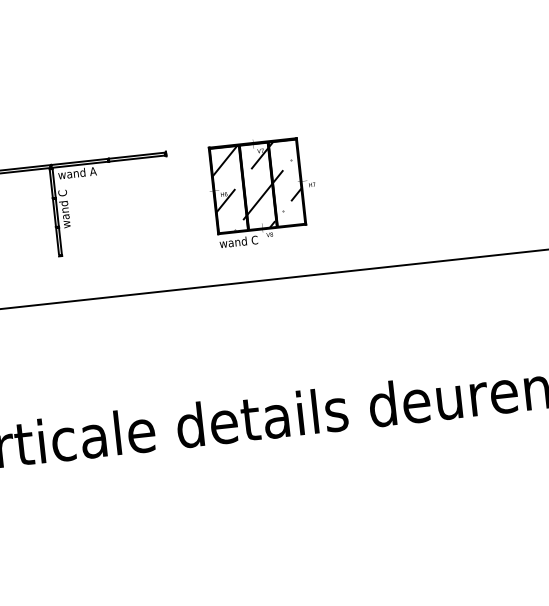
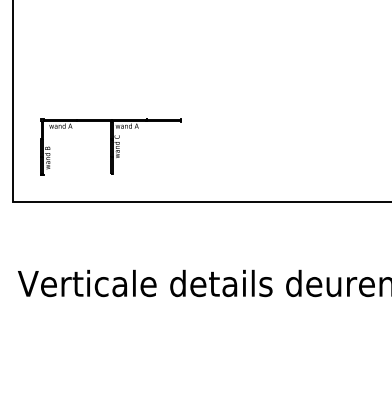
part: (262, 190) -> (236, 148), removed

